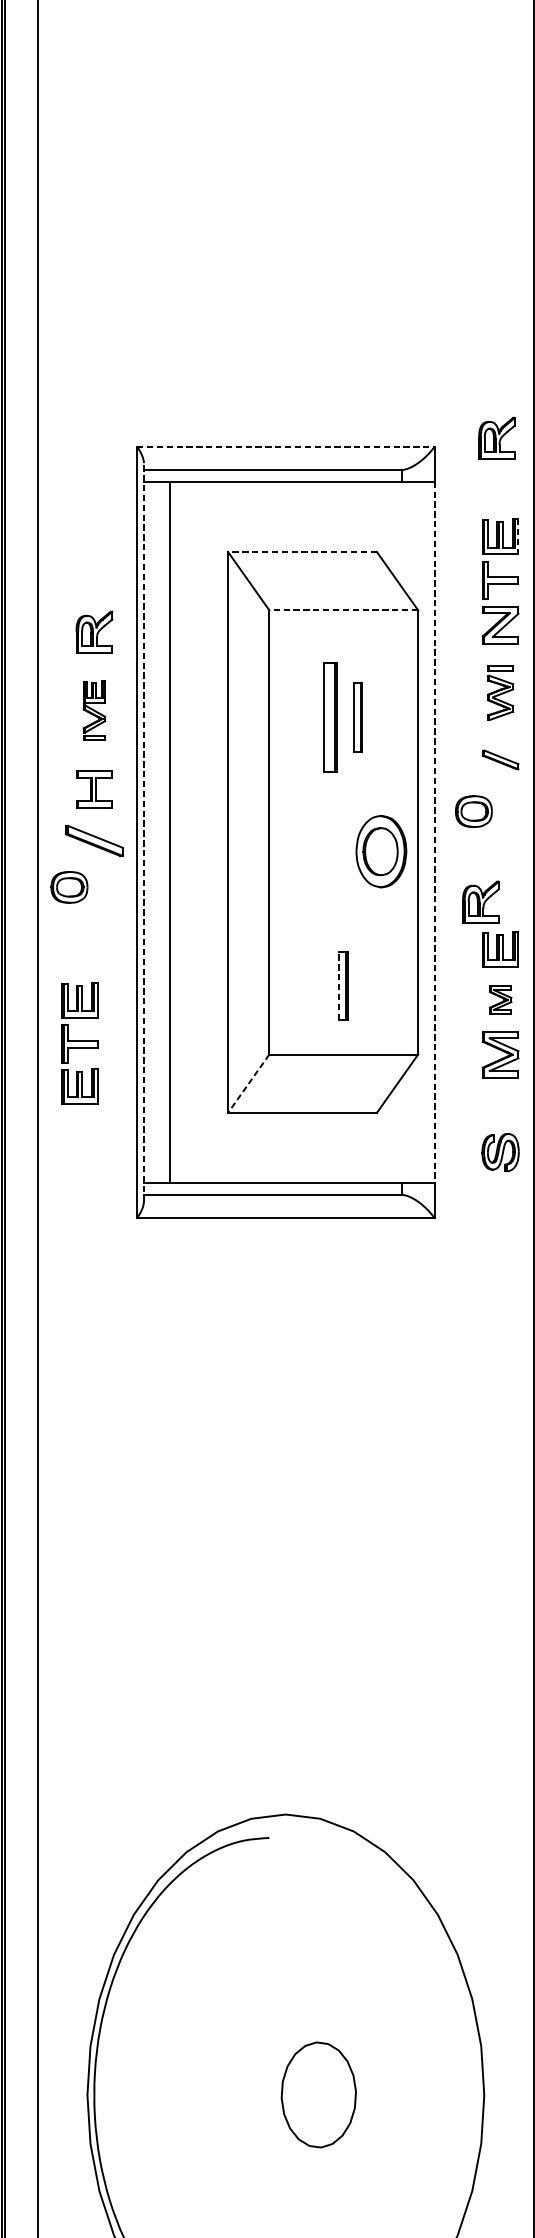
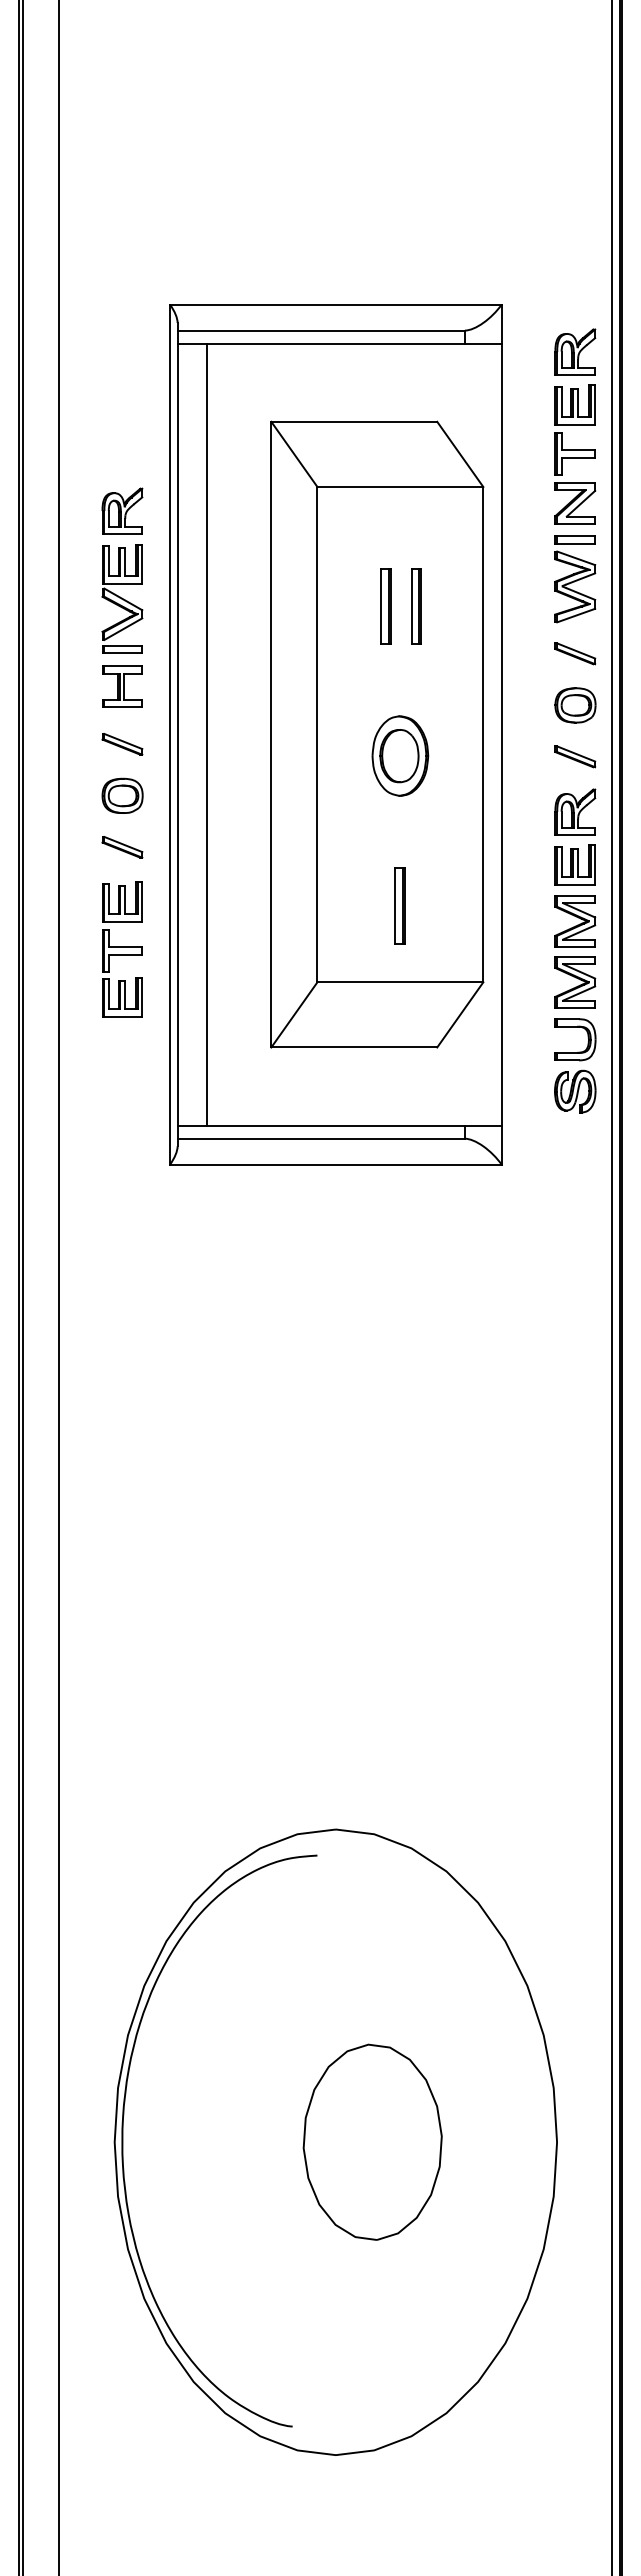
part: (497, 437) -> (575, 351), moved
line: (285, 446) -> (335, 304), dashed -> solid
line: (518, 536) -> (595, 404), dashed -> solid
line: (302, 551) -> (354, 421), dashed -> solid
line: (343, 610) -> (400, 487), dashed -> solid
part: (500, 693) -> (575, 579), size x1.43
part: (94, 710) -> (122, 598), size x1.67
part: (330, 717) -> (385, 606), size x0.62
part: (473, 811) -> (575, 705), moved
line: (143, 832) -> (177, 734), dashed -> solid
line: (434, 833) -> (501, 735), dashed -> solid
part: (94, 841) -> (122, 744), size x0.62
part: (381, 851) -> (400, 755), moved
part: (500, 852) -> (575, 756), added
part: (69, 887) -> (122, 795), moved
part: (481, 901) -> (575, 811), moved
part: (94, 933) -> (122, 847), added
line: (339, 985) -> (395, 905), dashed -> solid
part: (500, 1000) -> (575, 921), size x1.67
part: (80, 1043) -> (122, 949), moved
line: (248, 1083) -> (294, 1014), dashed -> solid
part: (500, 1095) -> (575, 1027), added
part: (318, 2094) -> (372, 2141), size x1.67

